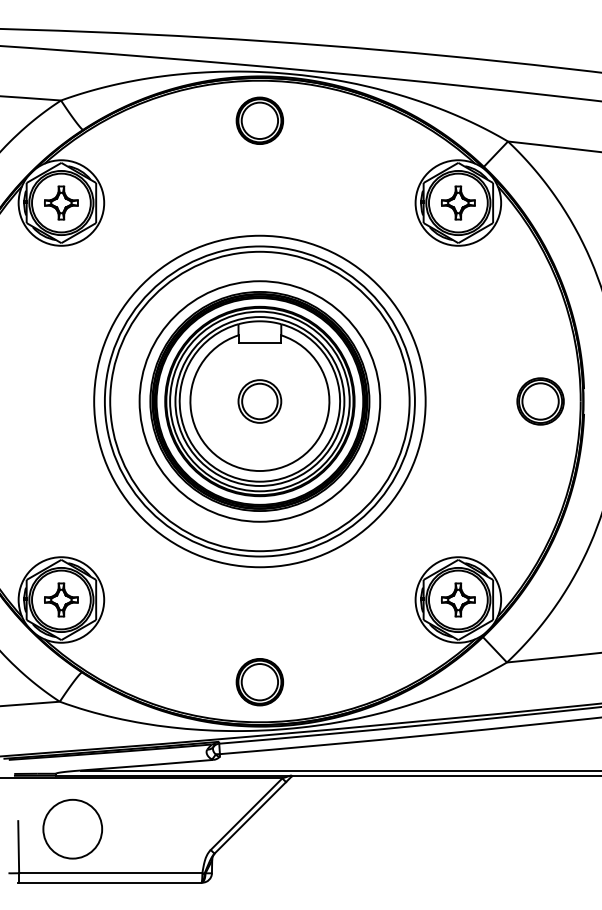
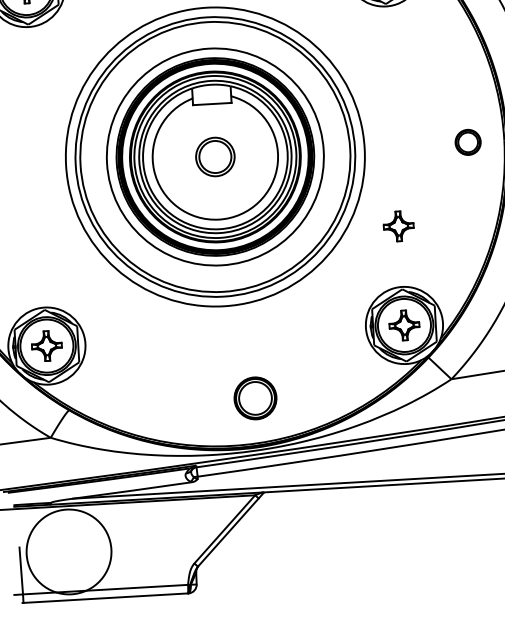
part: (540, 401) -> (468, 142), size x0.6
part: (458, 489) -> (398, 225), added
part: (259, 682) -> (255, 398), moved
circle: (72, 828) -> (68, 551), size x1.6

